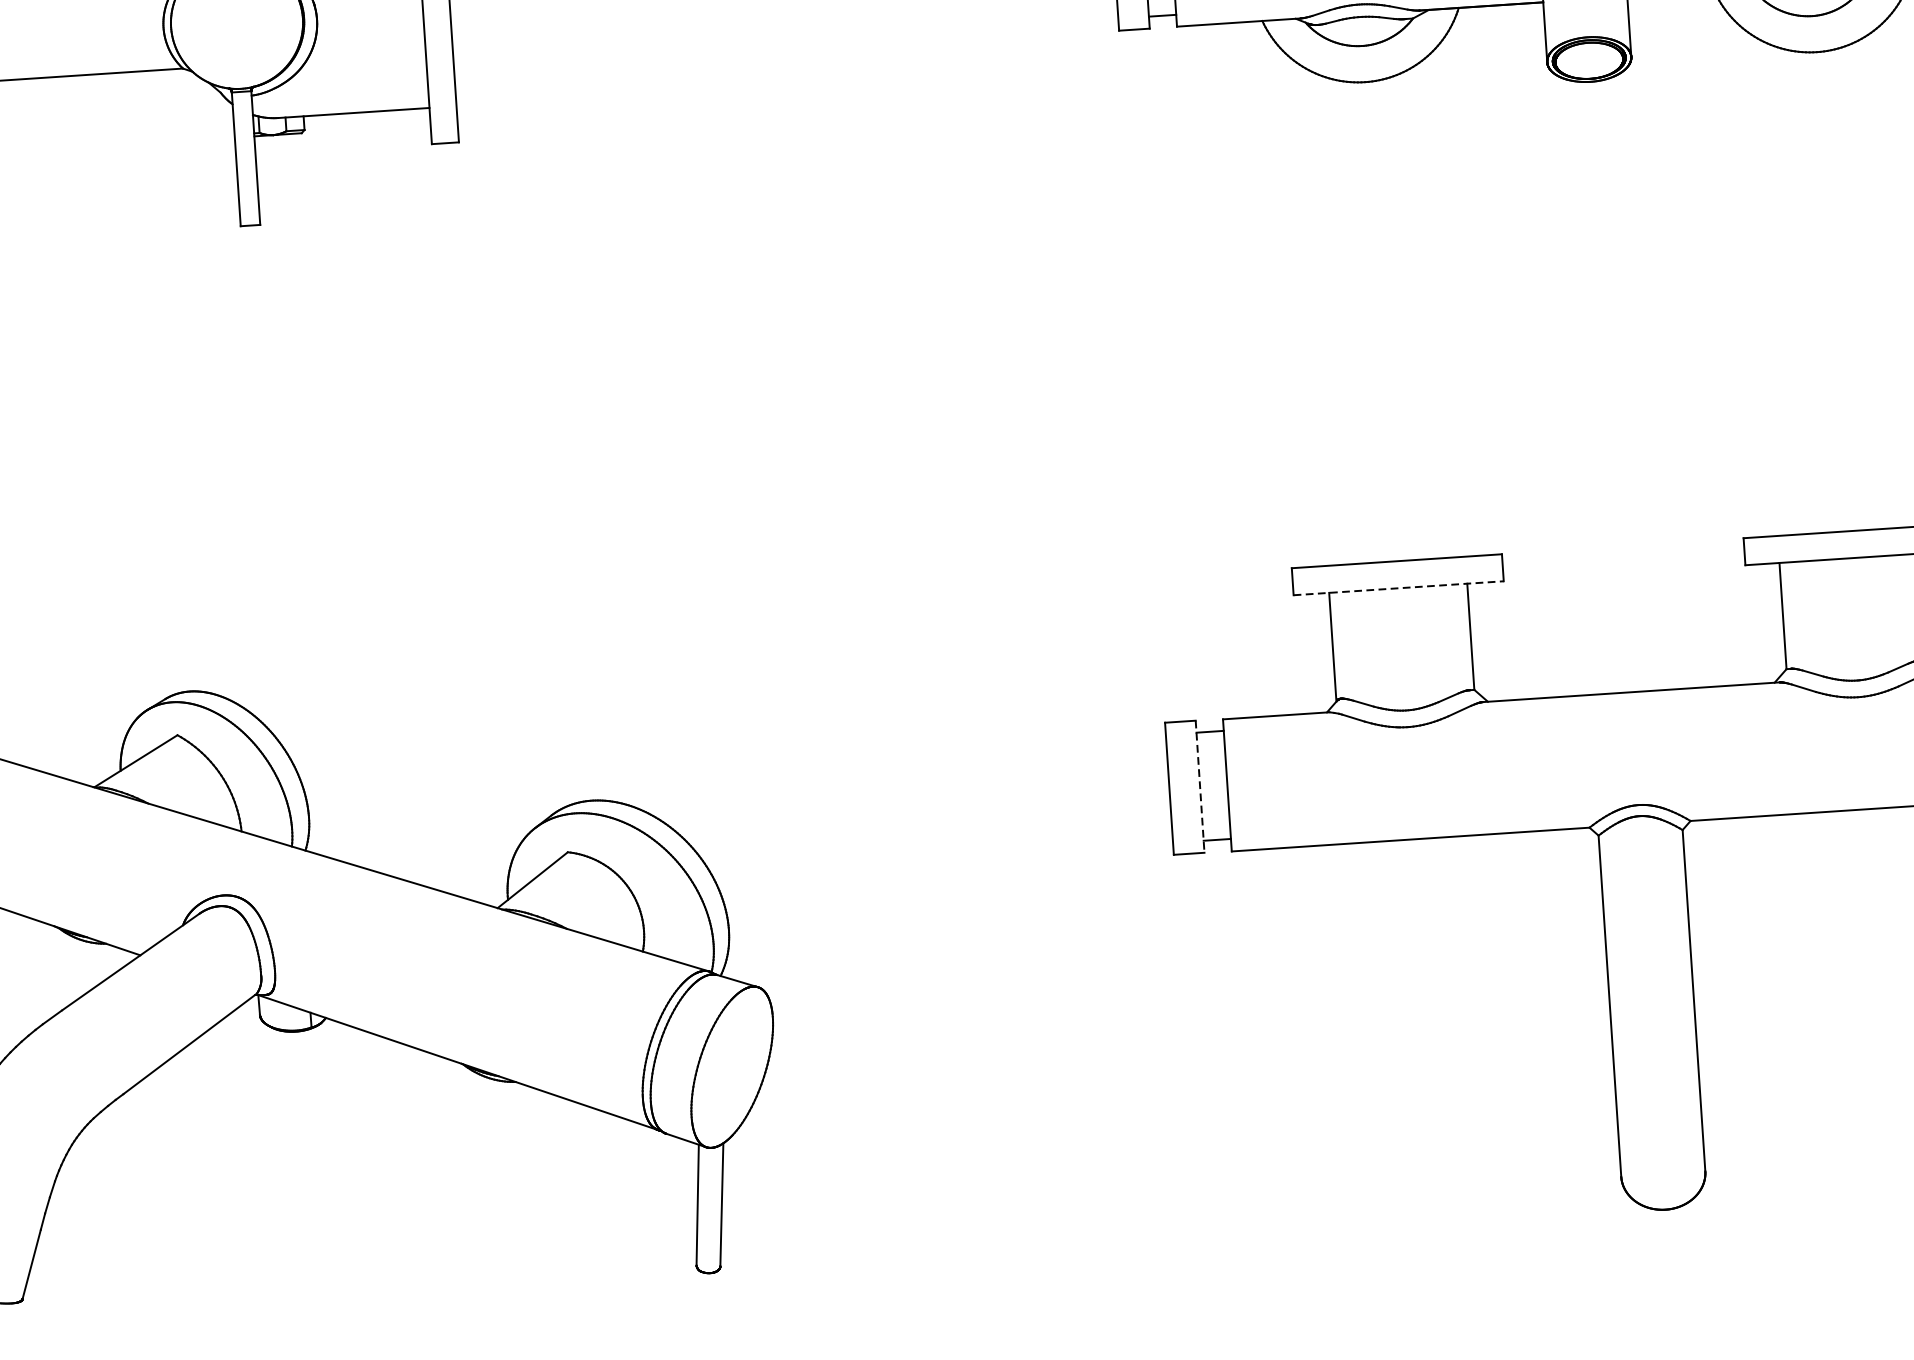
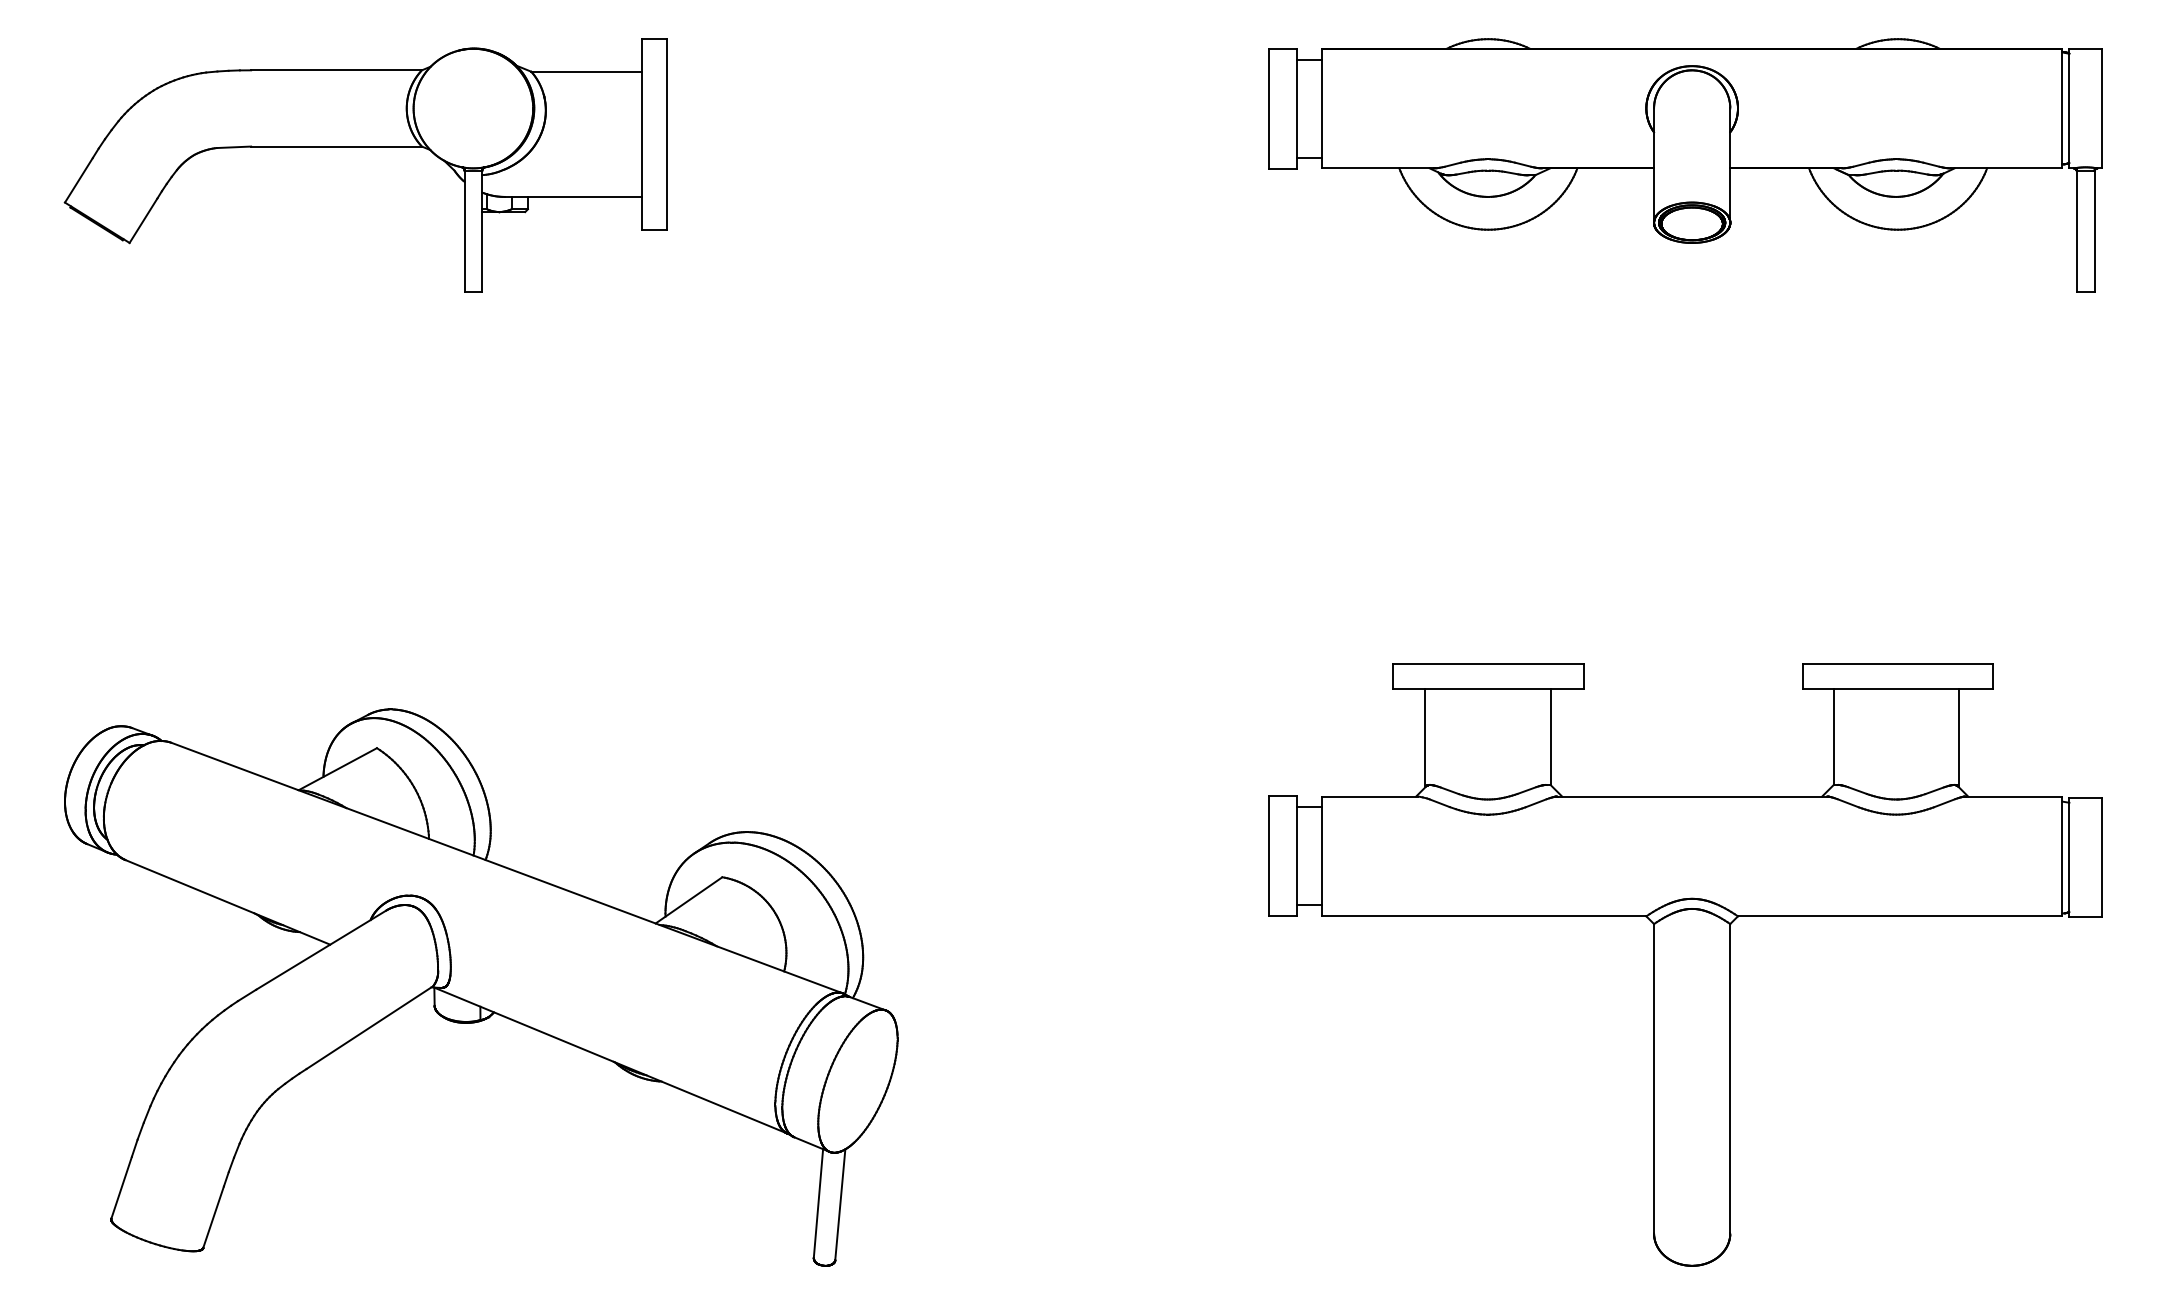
line: (1398, 588) -> (1488, 688), dashed -> solid
line: (1200, 787) -> (1297, 856), dashed -> solid

